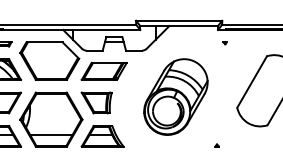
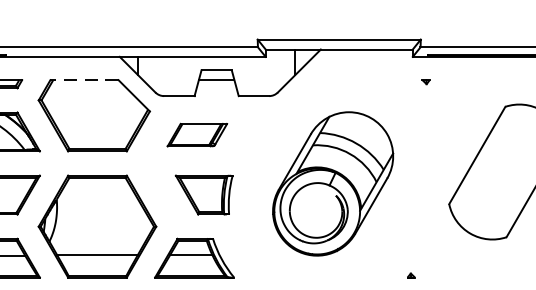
line: (44, 42) -> (84, 80), solid -> dashed
part: (103, 70) -> (196, 133), size x0.7
part: (96, 102) -> (203, 194), moved

